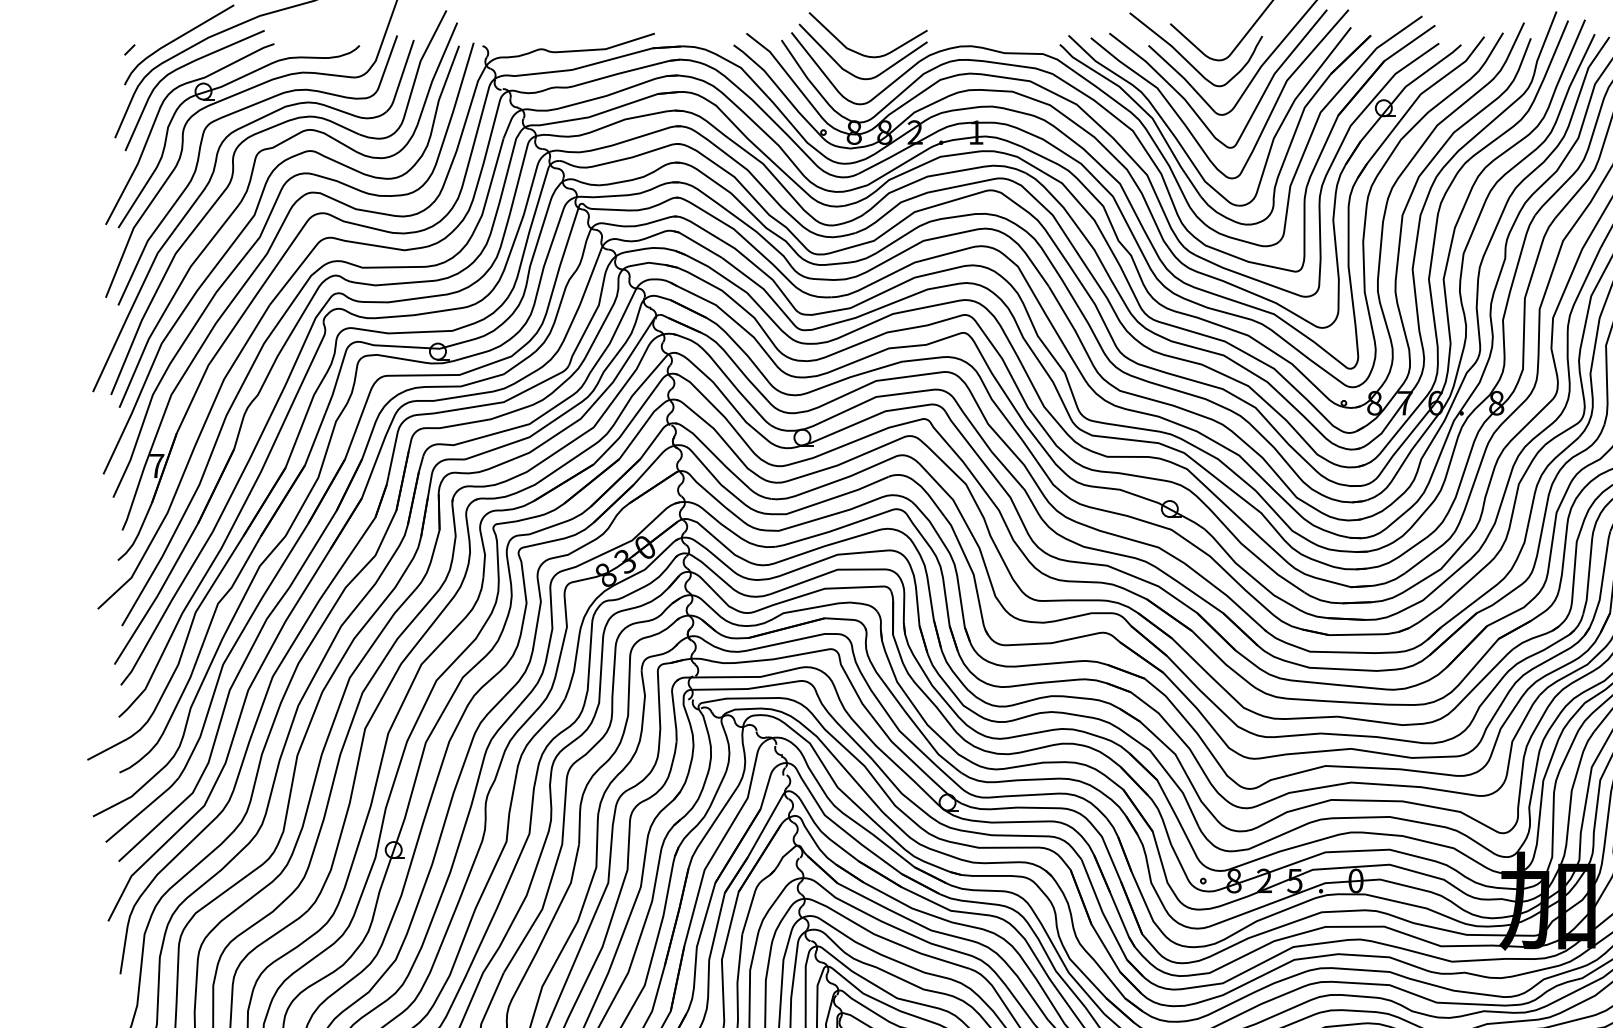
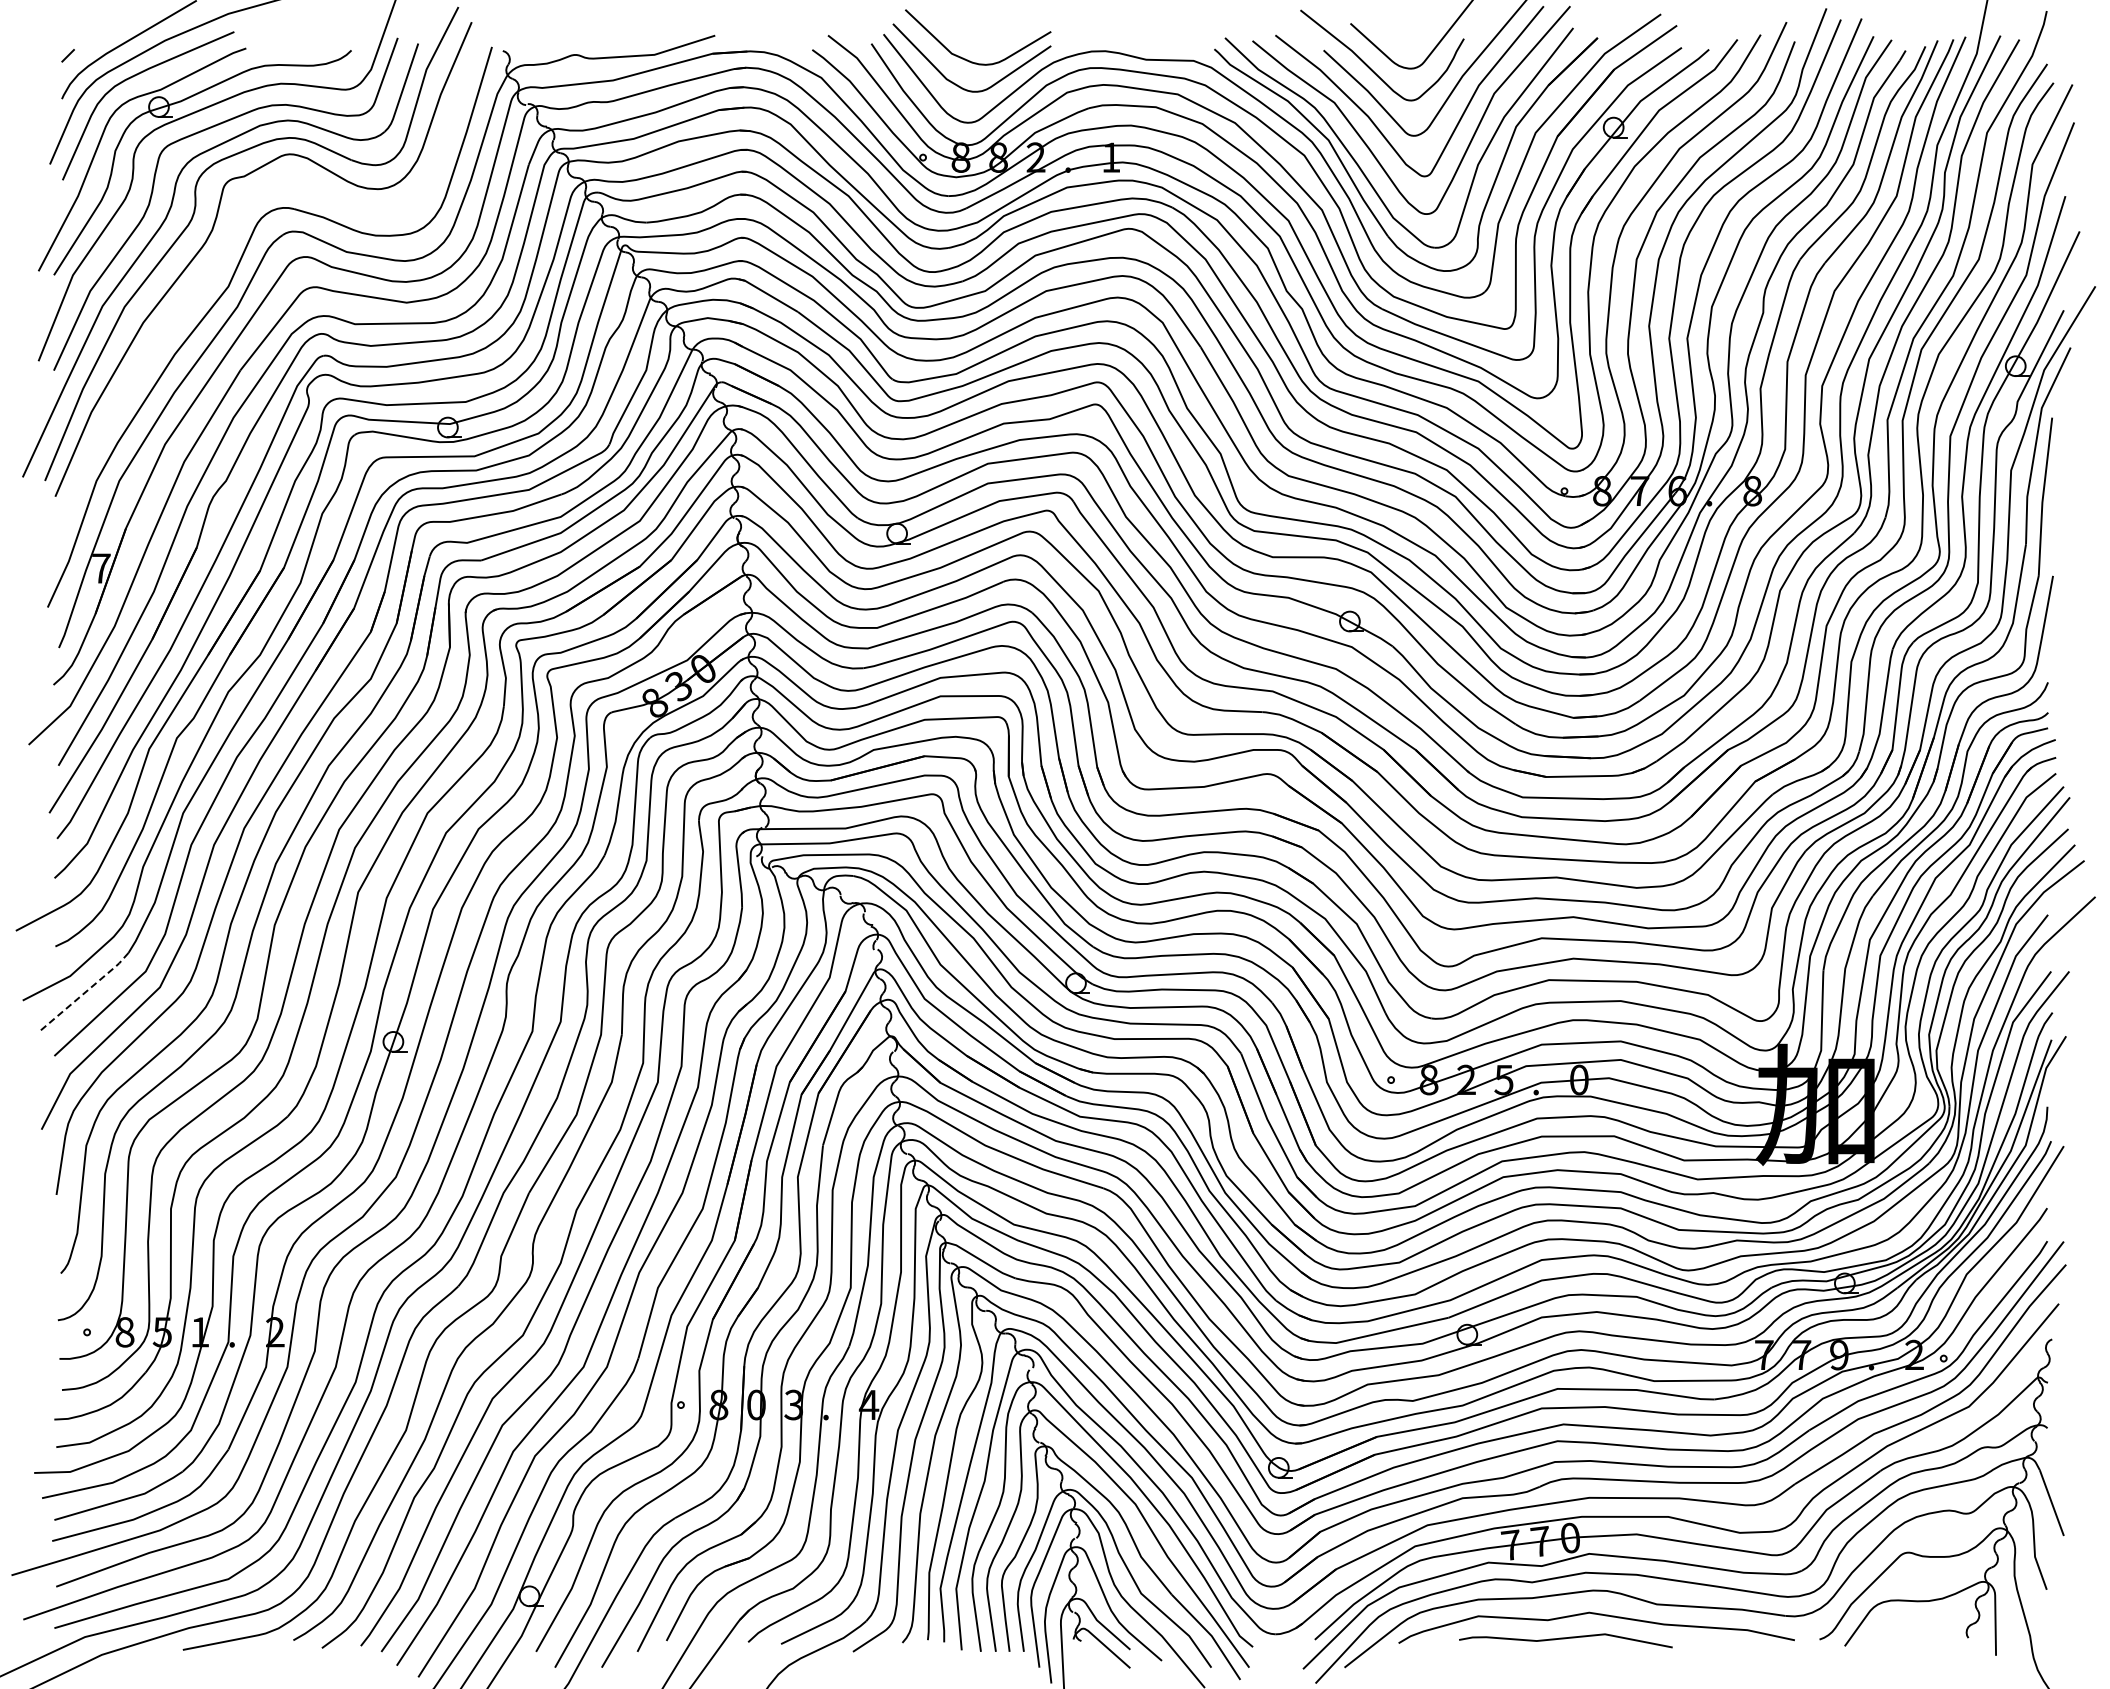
curve: (245, 229) -> (210, 276), removed
line: (143, 810) -> (84, 992), solid -> dashed

